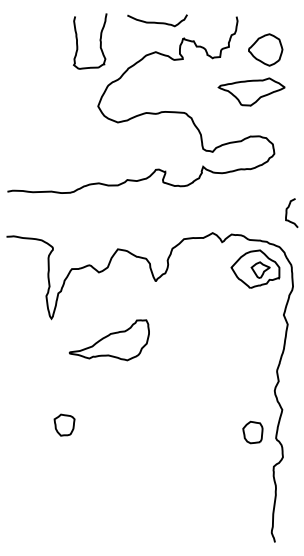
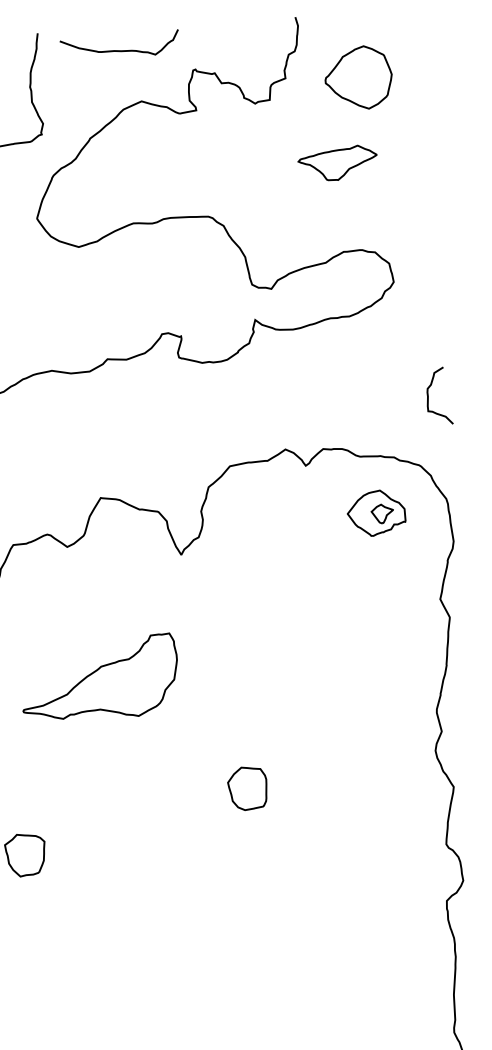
curve: (157, 22) -> (120, 50), moved
part: (251, 91) -> (337, 162), size x0.6
part: (255, 268) -> (376, 512), size x0.6
part: (252, 432) -> (246, 788), moved

